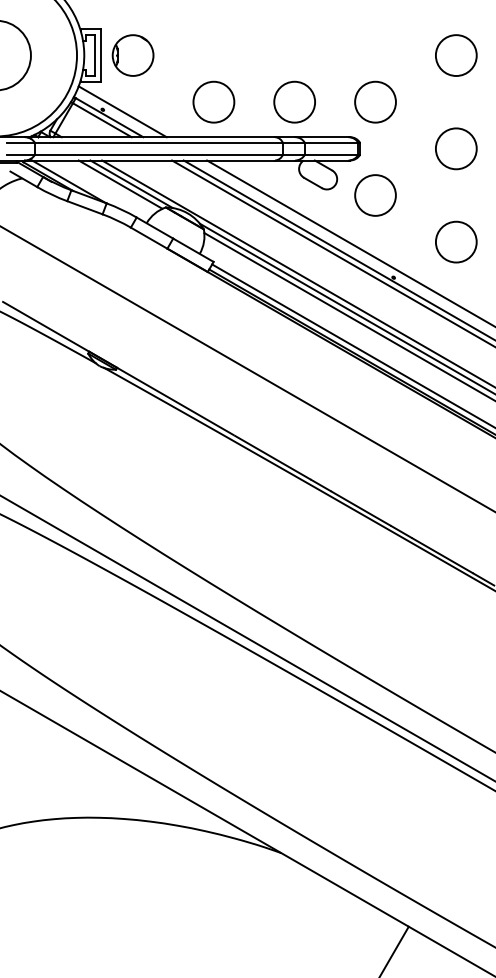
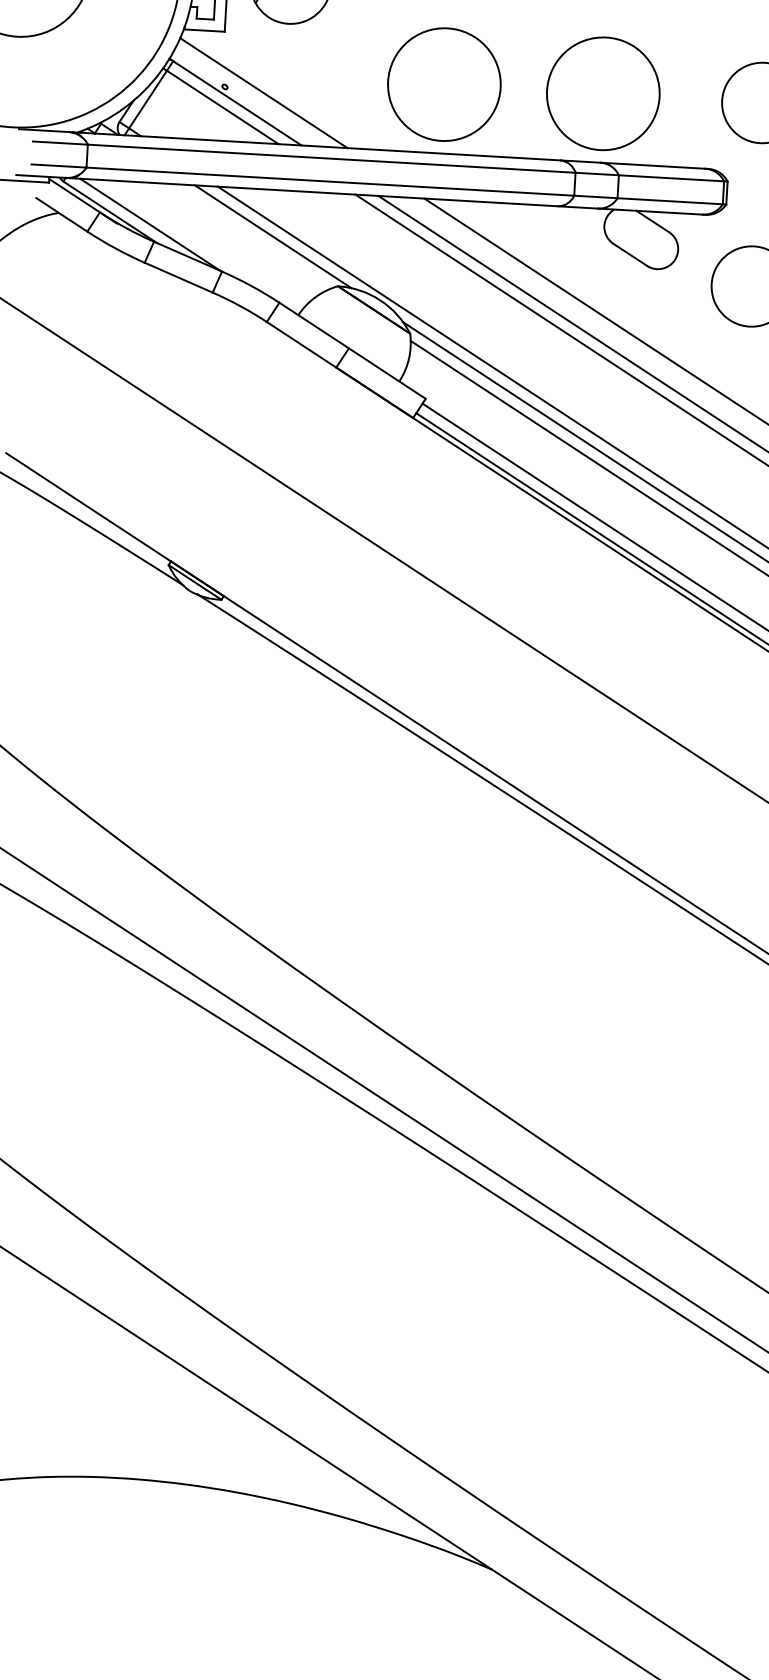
circle: (213, 101) -> (443, 83), size x1.4
circle: (294, 101) -> (603, 92), size x1.4
line: (120, 184) -> (251, 235), removed

